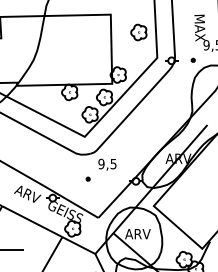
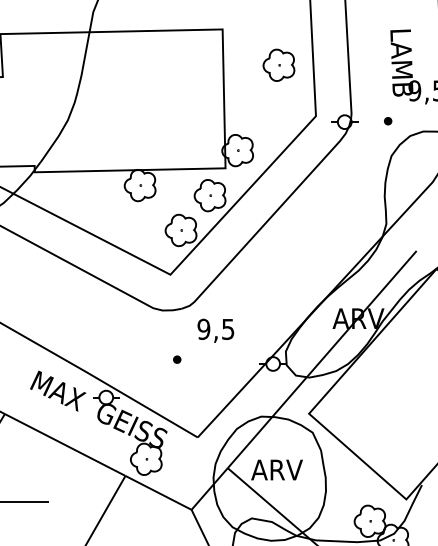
text: (199, 32) -> (400, 65), MAX -> LAMB
text: (28, 194) -> (57, 390), ARV -> MAX

